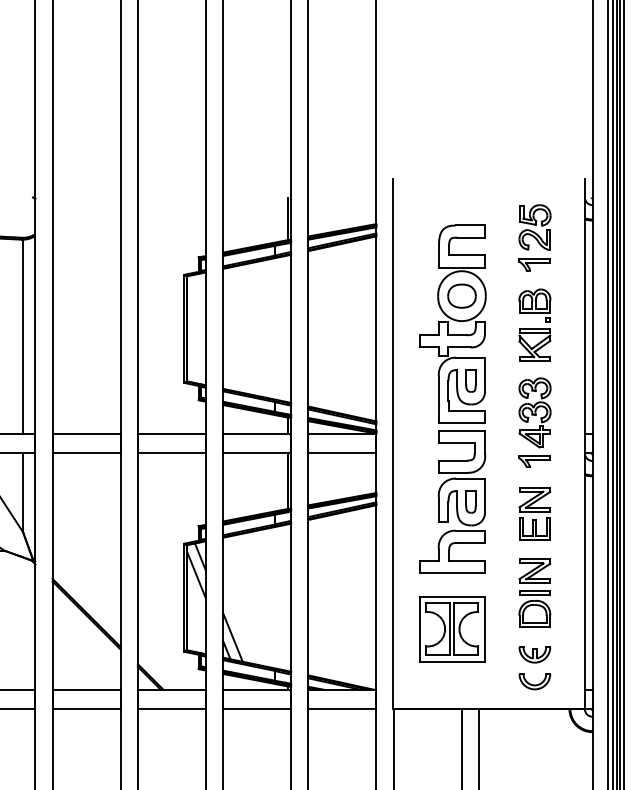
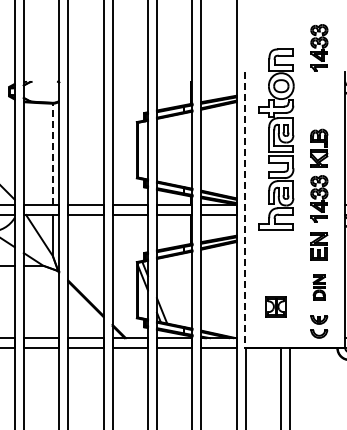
part: (535, 131) -> (319, 47), added
part: (535, 237) -> (319, 102), removed
line: (22, 337) -> (52, 154), solid -> dashed
part: (452, 398) -> (276, 139), moved
line: (393, 444) -> (245, 210), solid -> dashed
part: (535, 592) -> (319, 287), size x0.7
part: (450, 629) -> (275, 306), size x0.6

